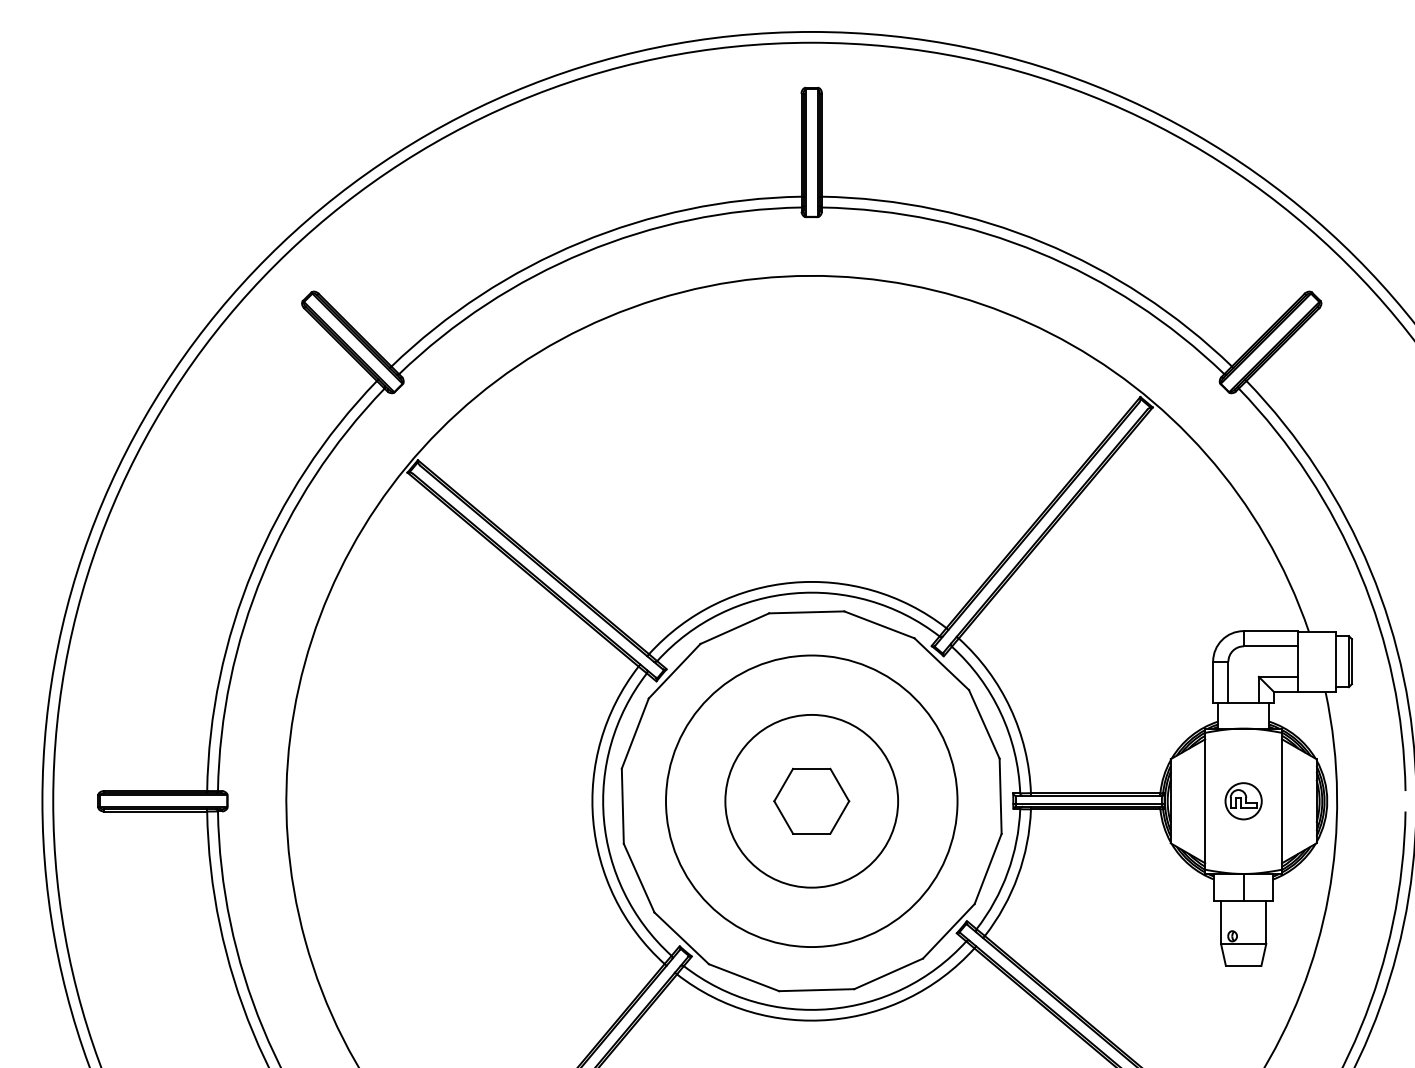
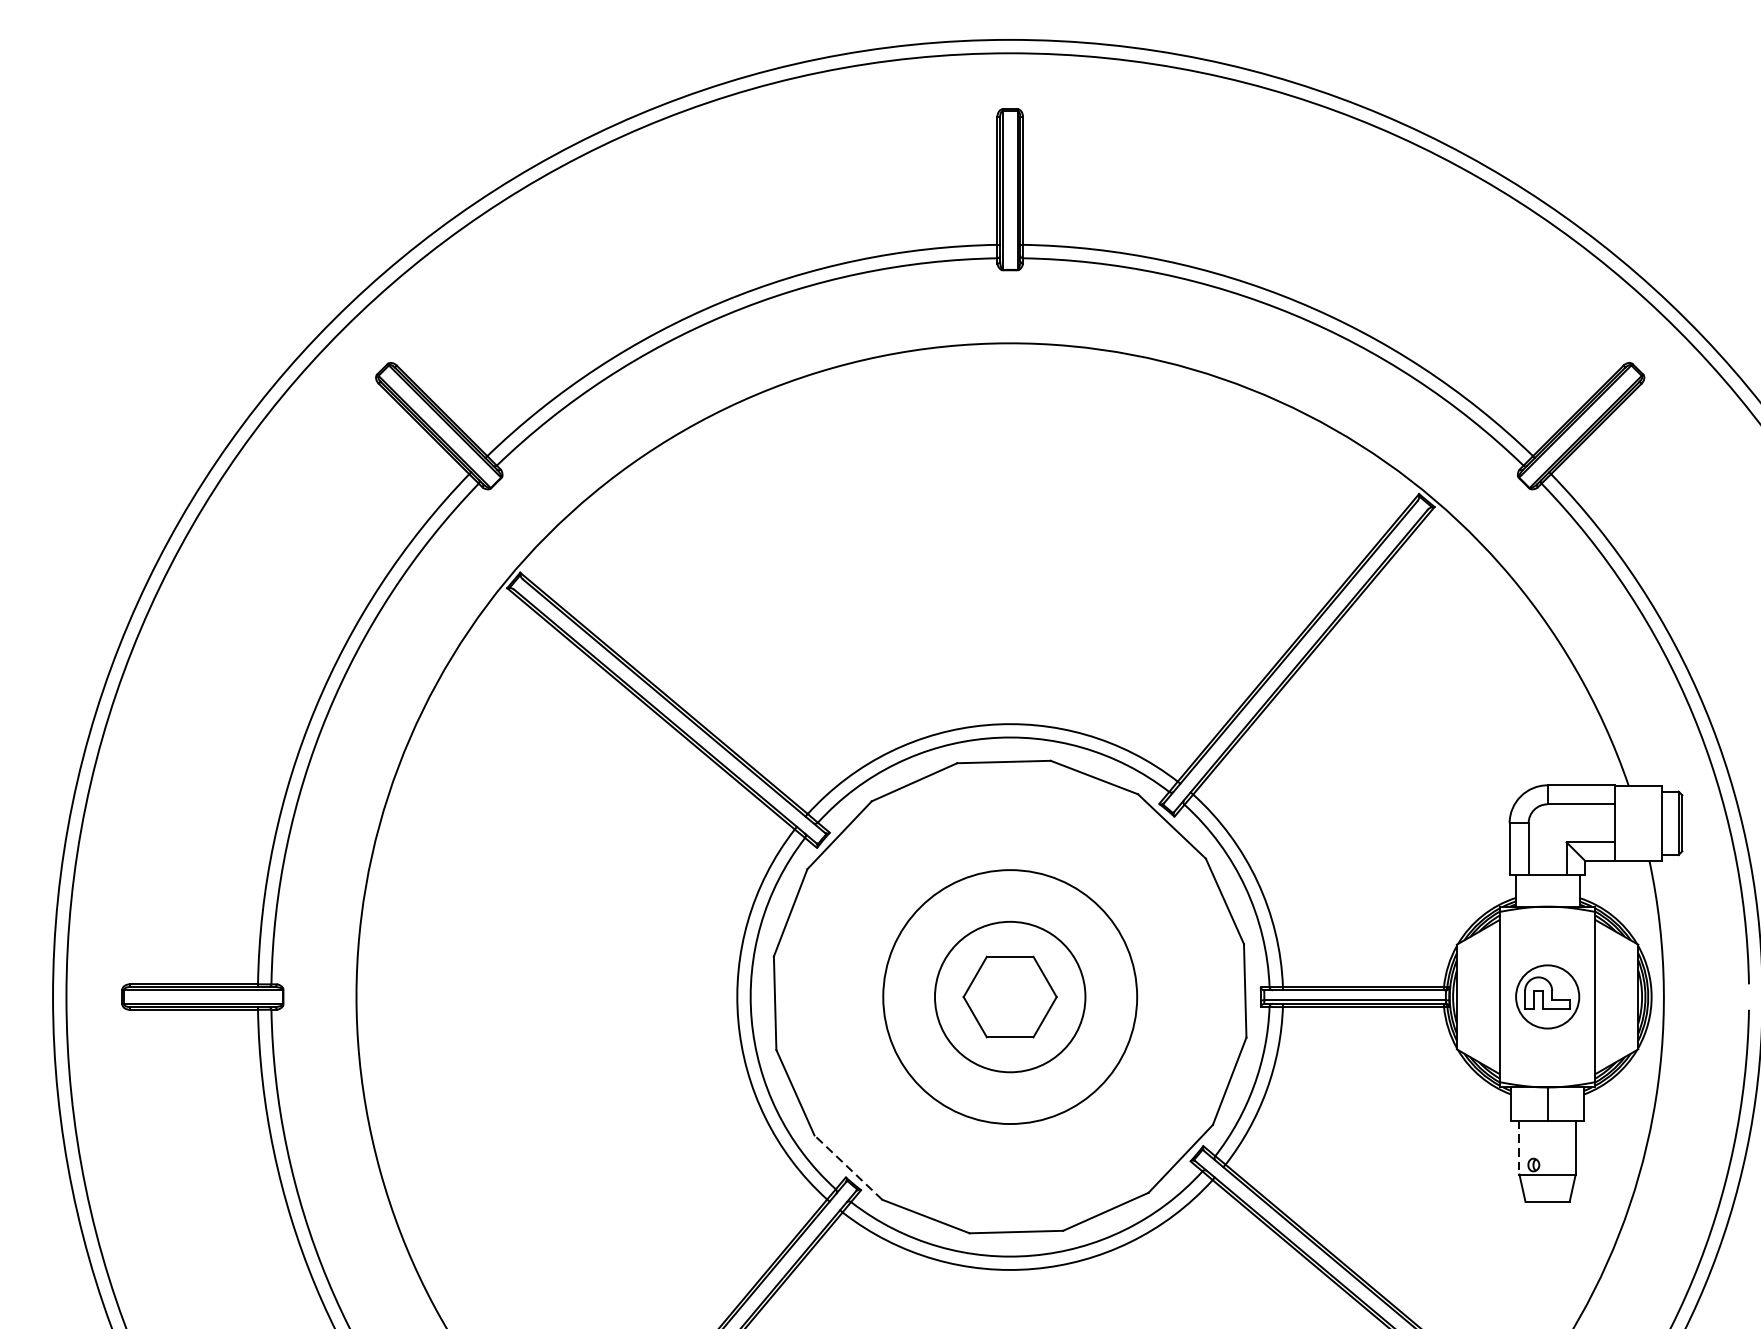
circle: (811, 800) -> (1009, 996), size x0.7
circle: (811, 801) -> (1009, 997), size x0.7
part: (1243, 801) -> (1547, 997), size x1.4
line: (1221, 922) -> (1520, 1147), solid -> dashed
line: (681, 938) -> (848, 1167), solid -> dashed

